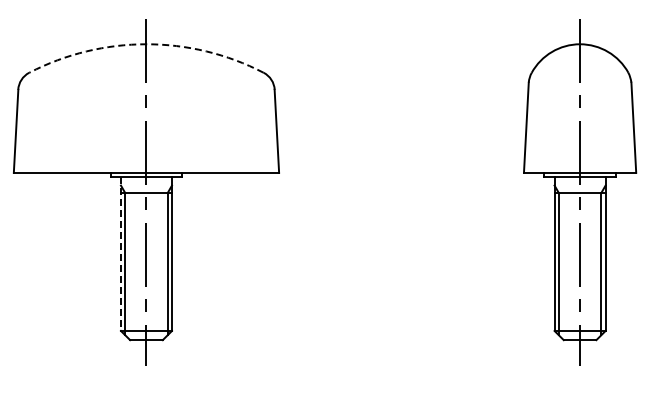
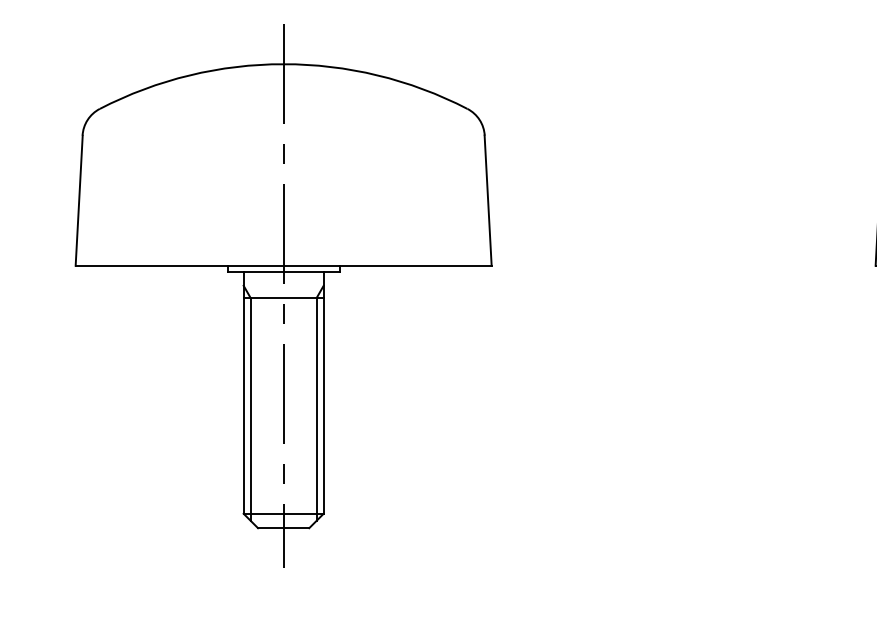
arc: (146, 44) -> (283, 64), dashed -> solid
line: (120, 254) -> (242, 393), dashed -> solid

